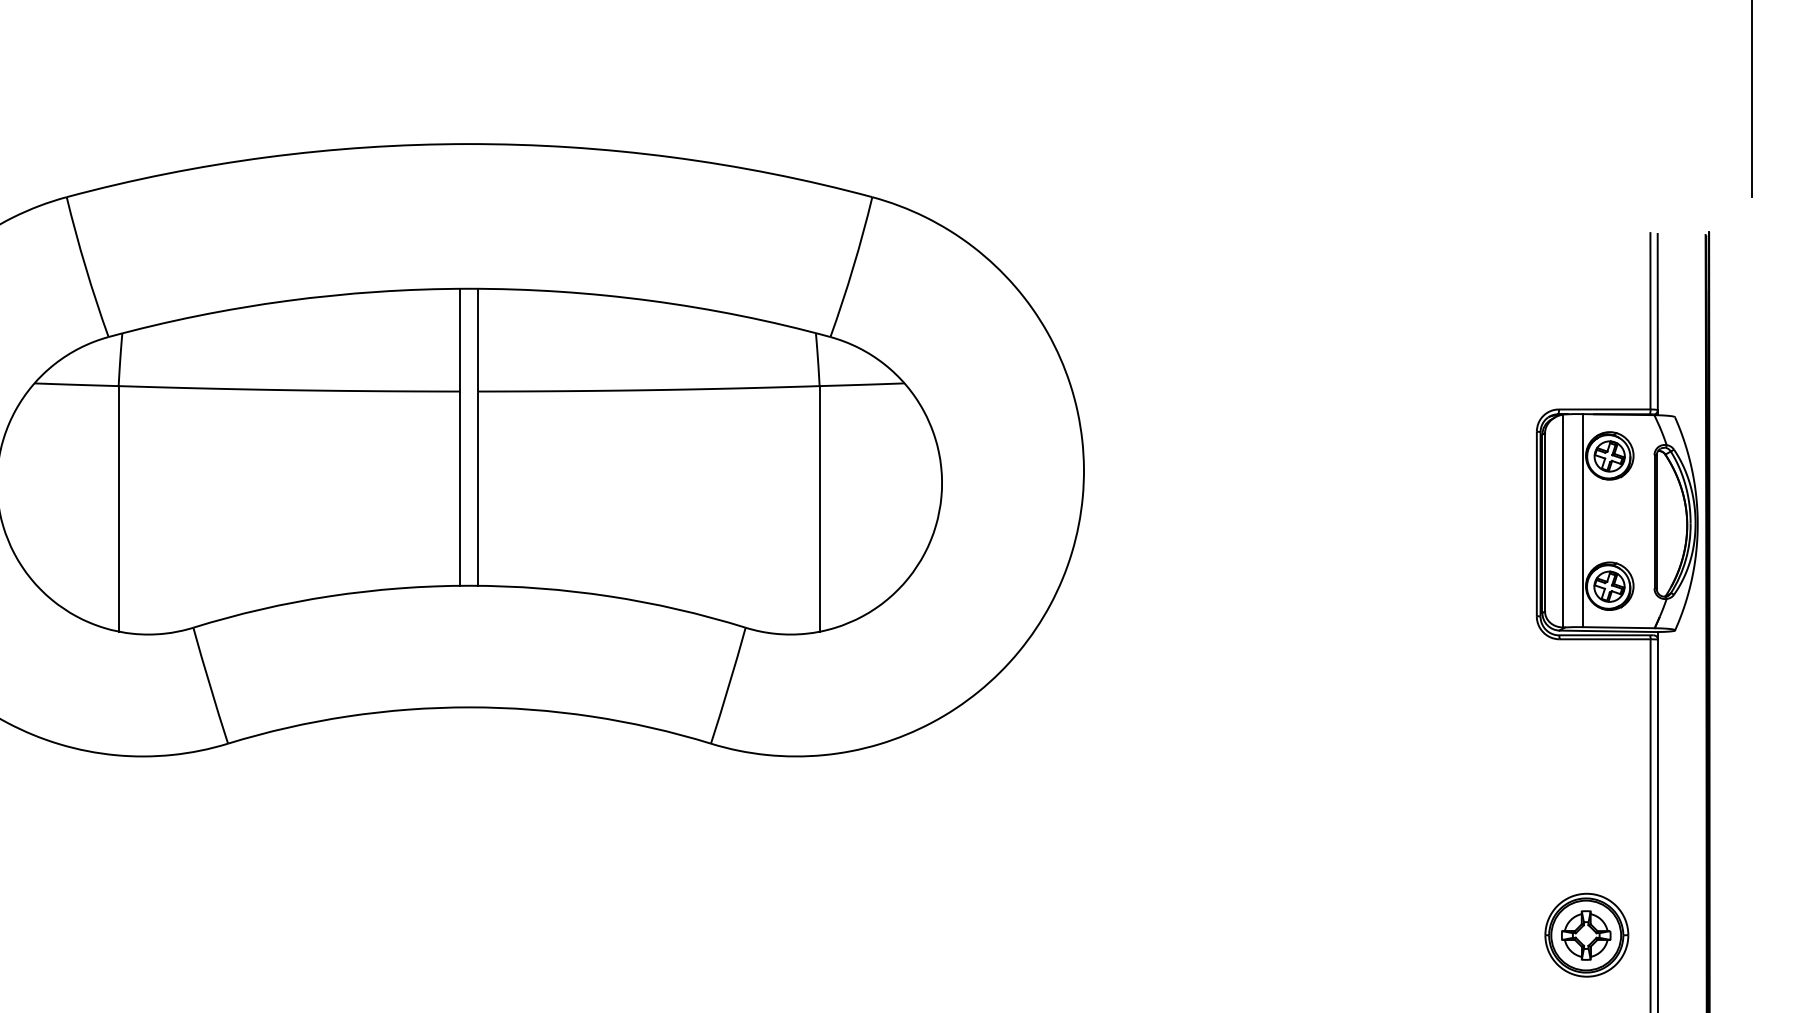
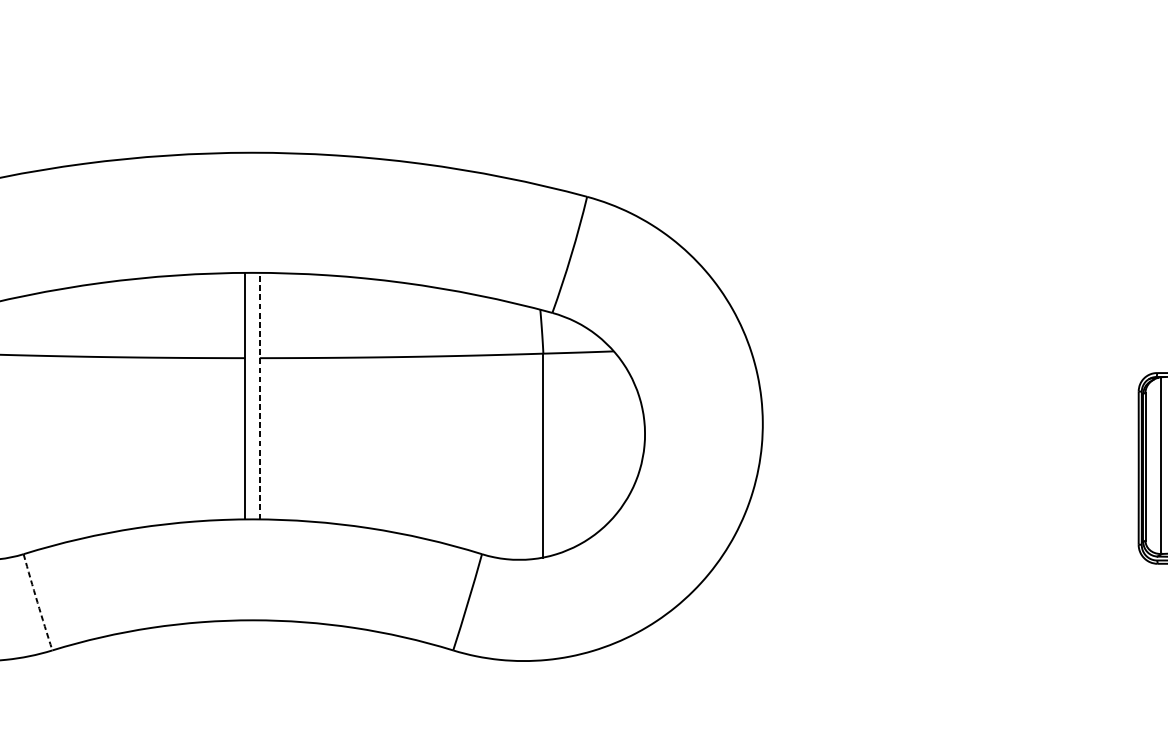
line: (477, 437) -> (259, 396), solid -> dashed
arc: (210, 685) -> (37, 602), solid -> dashed

